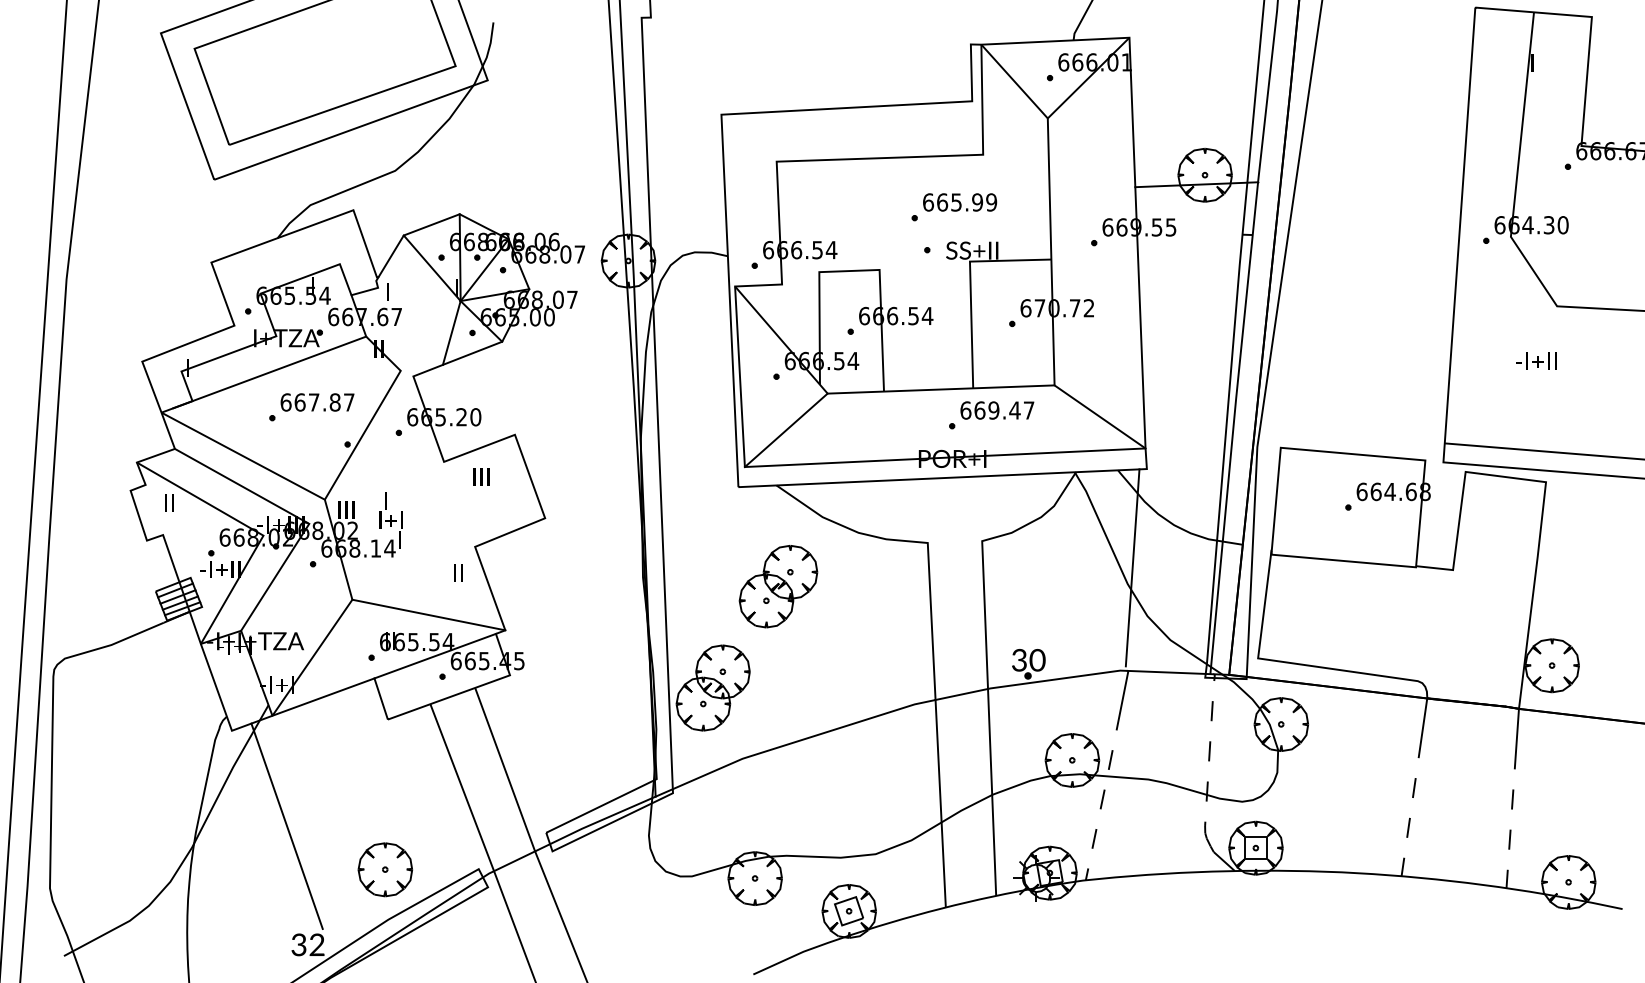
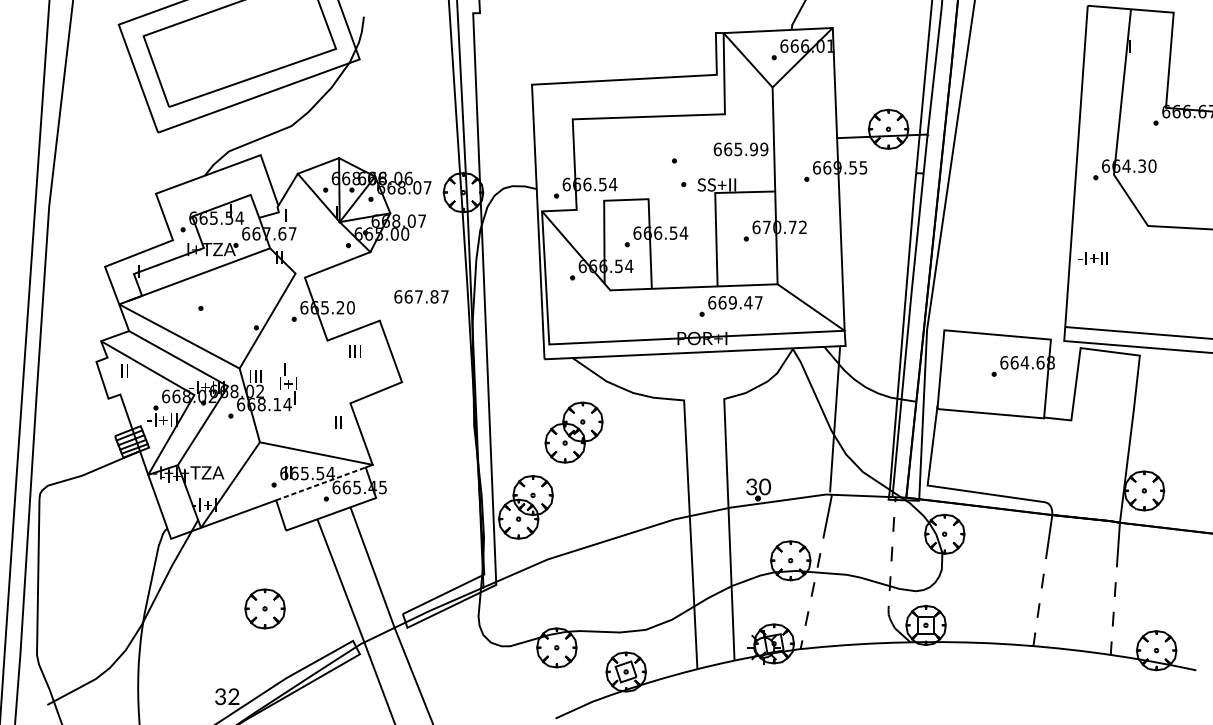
text: (960, 202) -> (741, 149), moved
line: (451, 332) -> (332, 245), removed
text: (1536, 360) -> (1093, 257), moved
text: (317, 402) -> (421, 296), moved
line: (785, 430) -> (579, 317), removed
line: (435, 656) -> (321, 484), solid -> dashed
line: (286, 825) -> (211, 608), removed
part: (384, 869) -> (264, 608), moved

